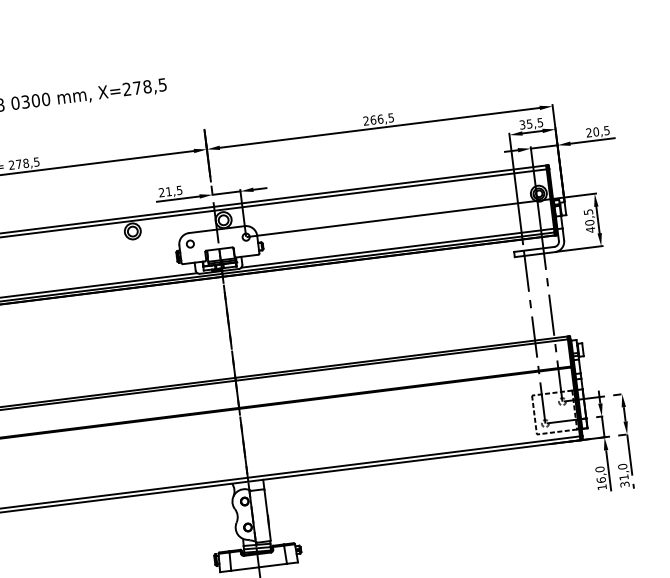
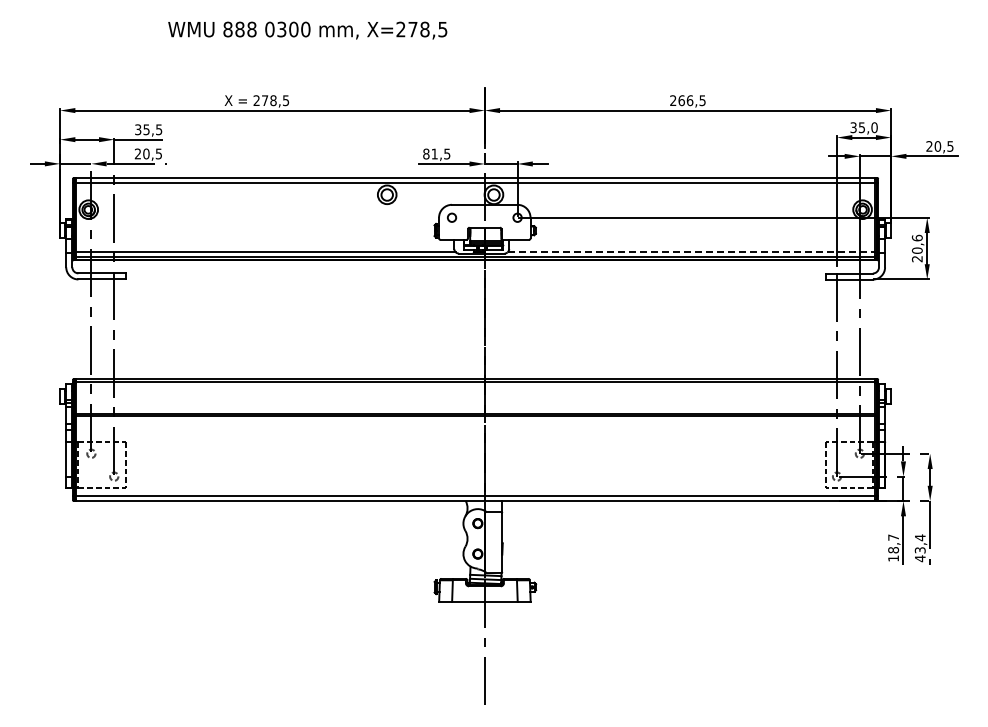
text: (540, 122) -> (874, 127), 35,5 -> 35,0
text: (161, 192) -> (426, 153), 21,5 -> 81,5
text: (588, 221) -> (916, 248), 40,5 -> 20,6
line: (397, 248) -> (691, 252), solid -> dashed
text: (600, 474) -> (893, 543), 16,0 -> 18,7
text: (623, 475) -> (919, 548), 31,0 -> 43,4

